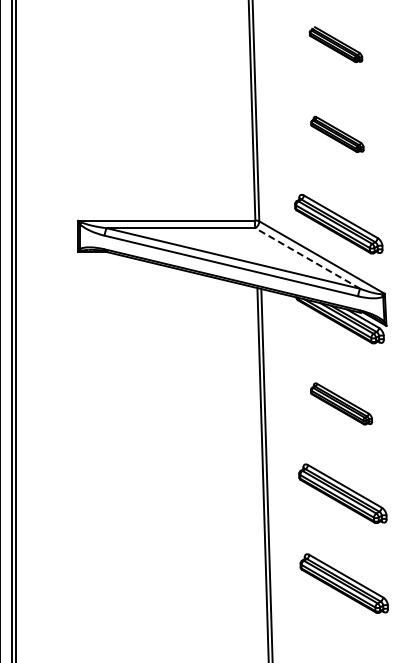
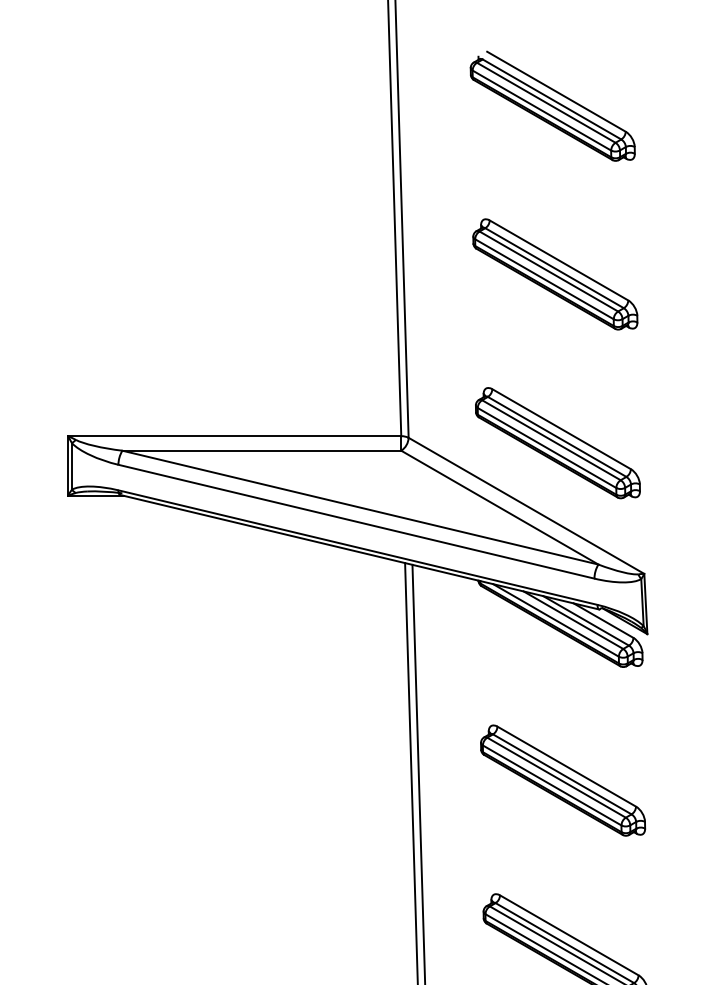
part: (335, 44) -> (551, 105), size x1.67
part: (337, 134) -> (555, 274), size x1.67
line: (307, 258) -> (499, 507), dashed -> solid
part: (341, 403) -> (562, 779), size x1.43

